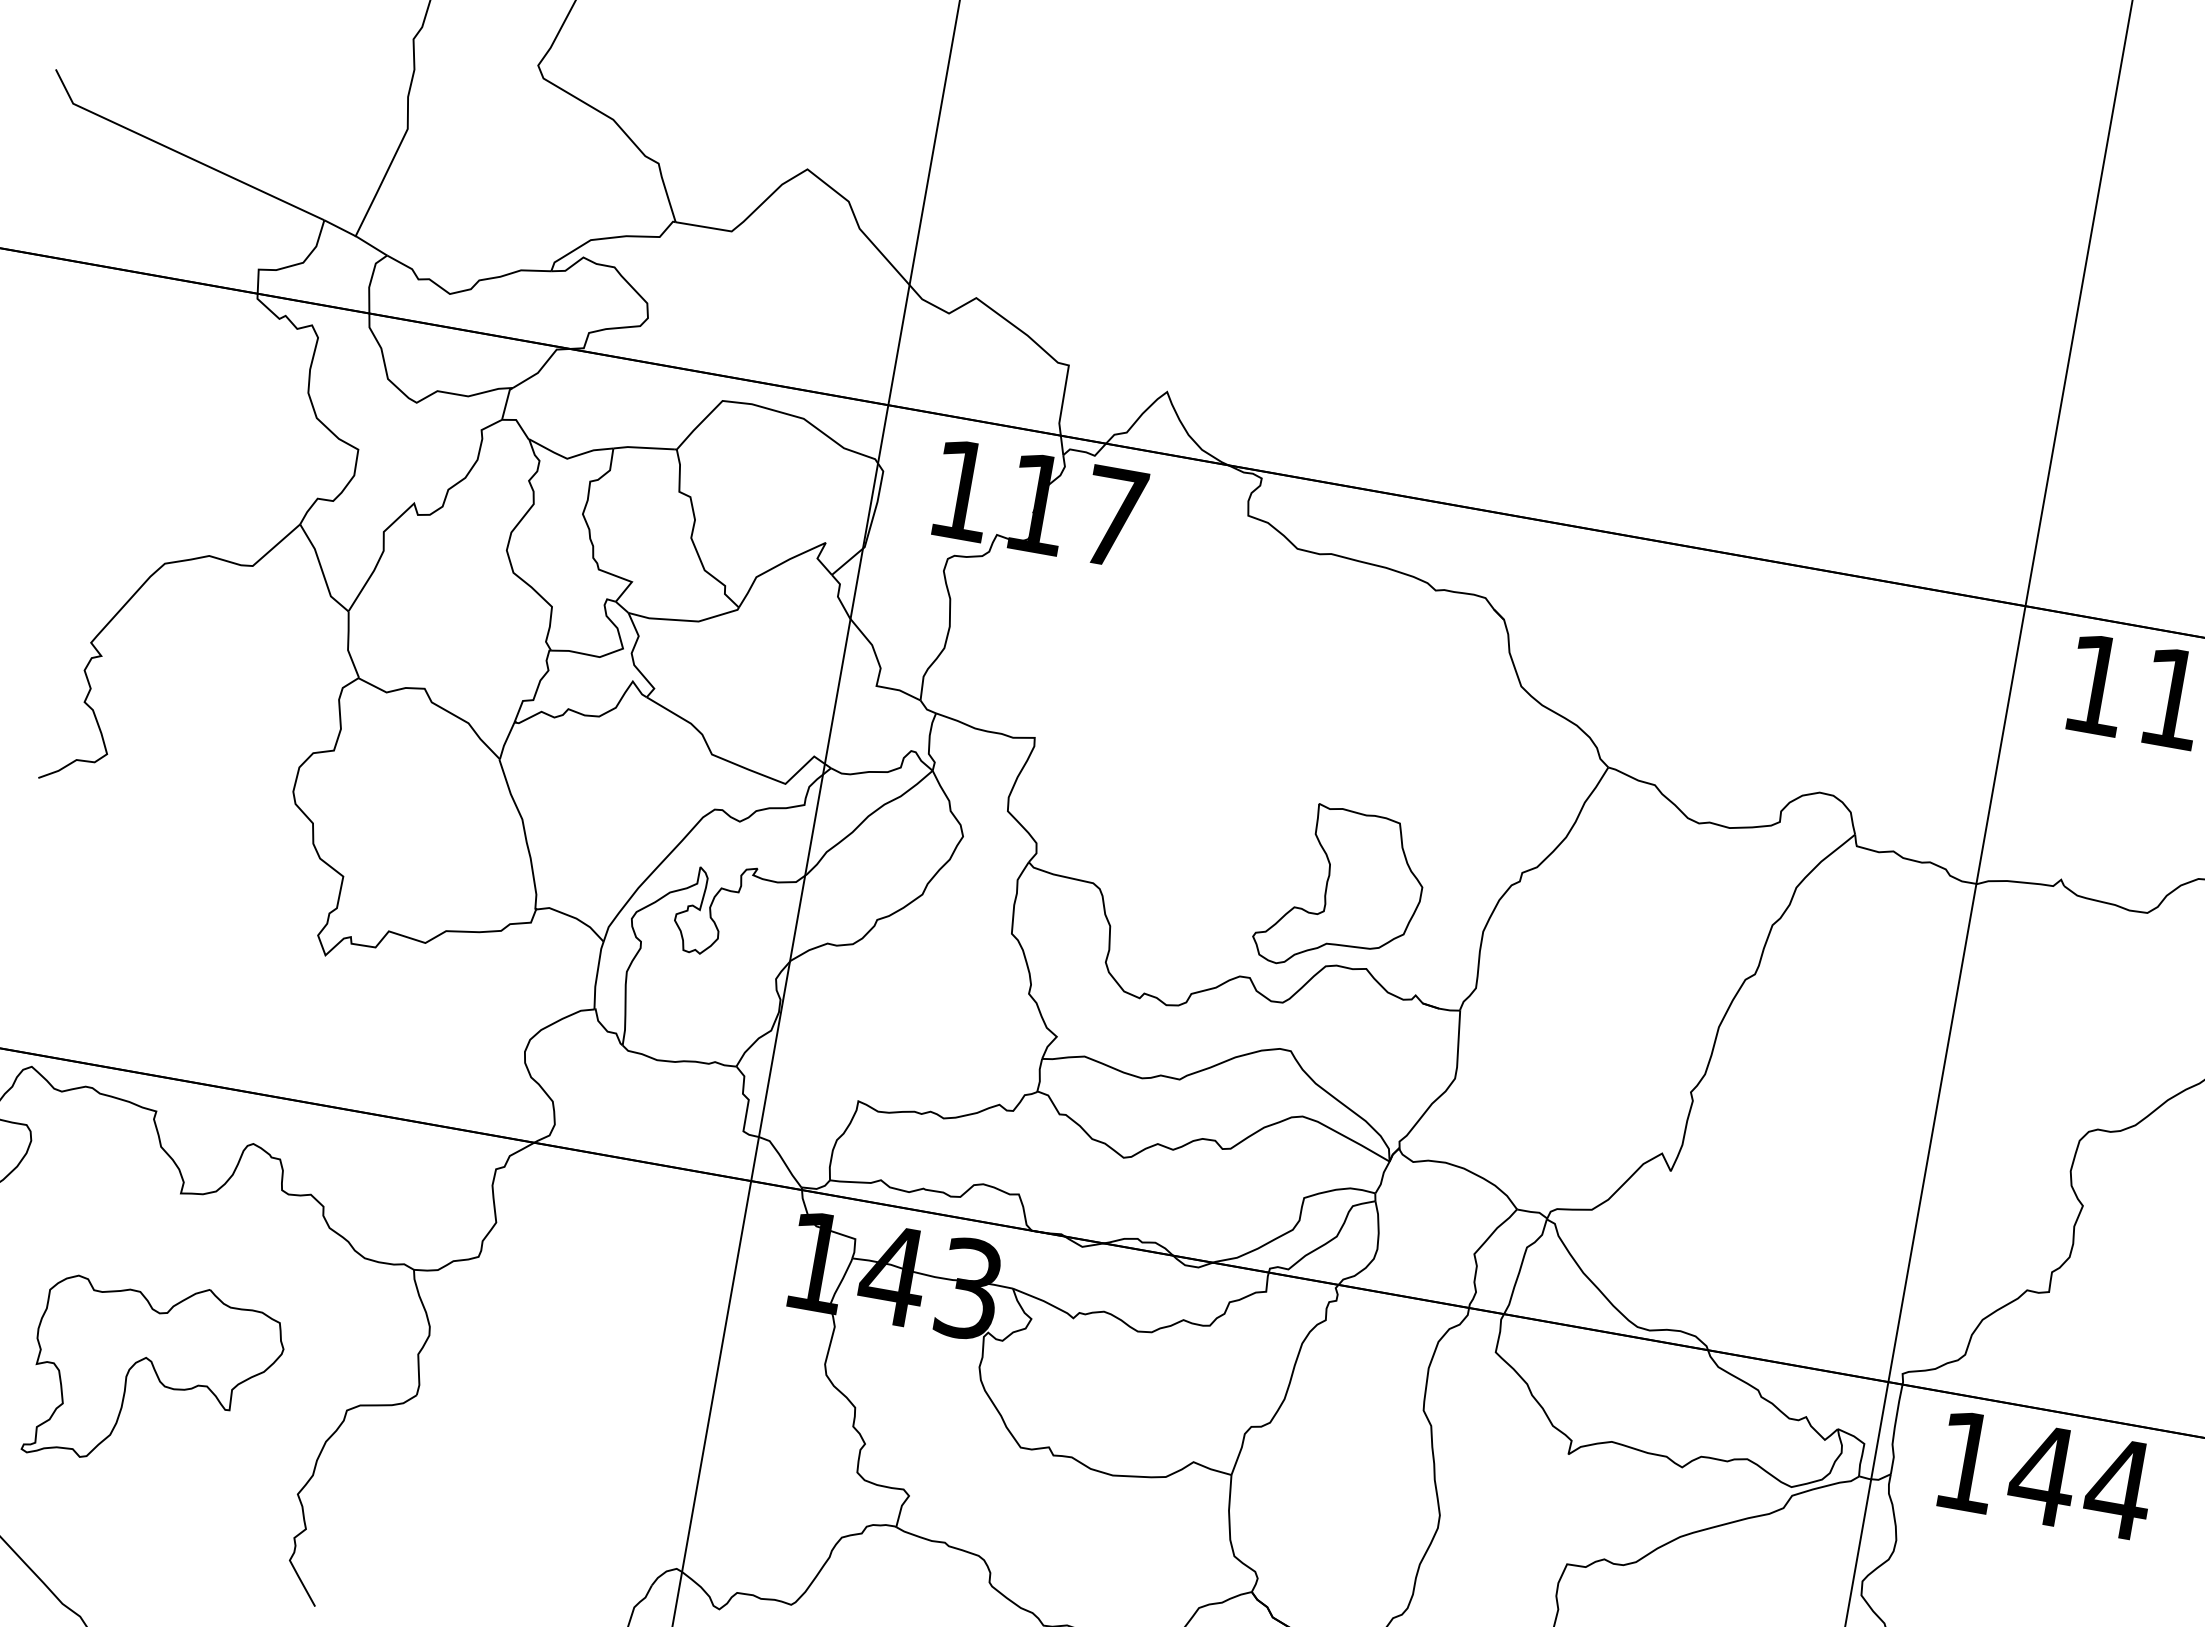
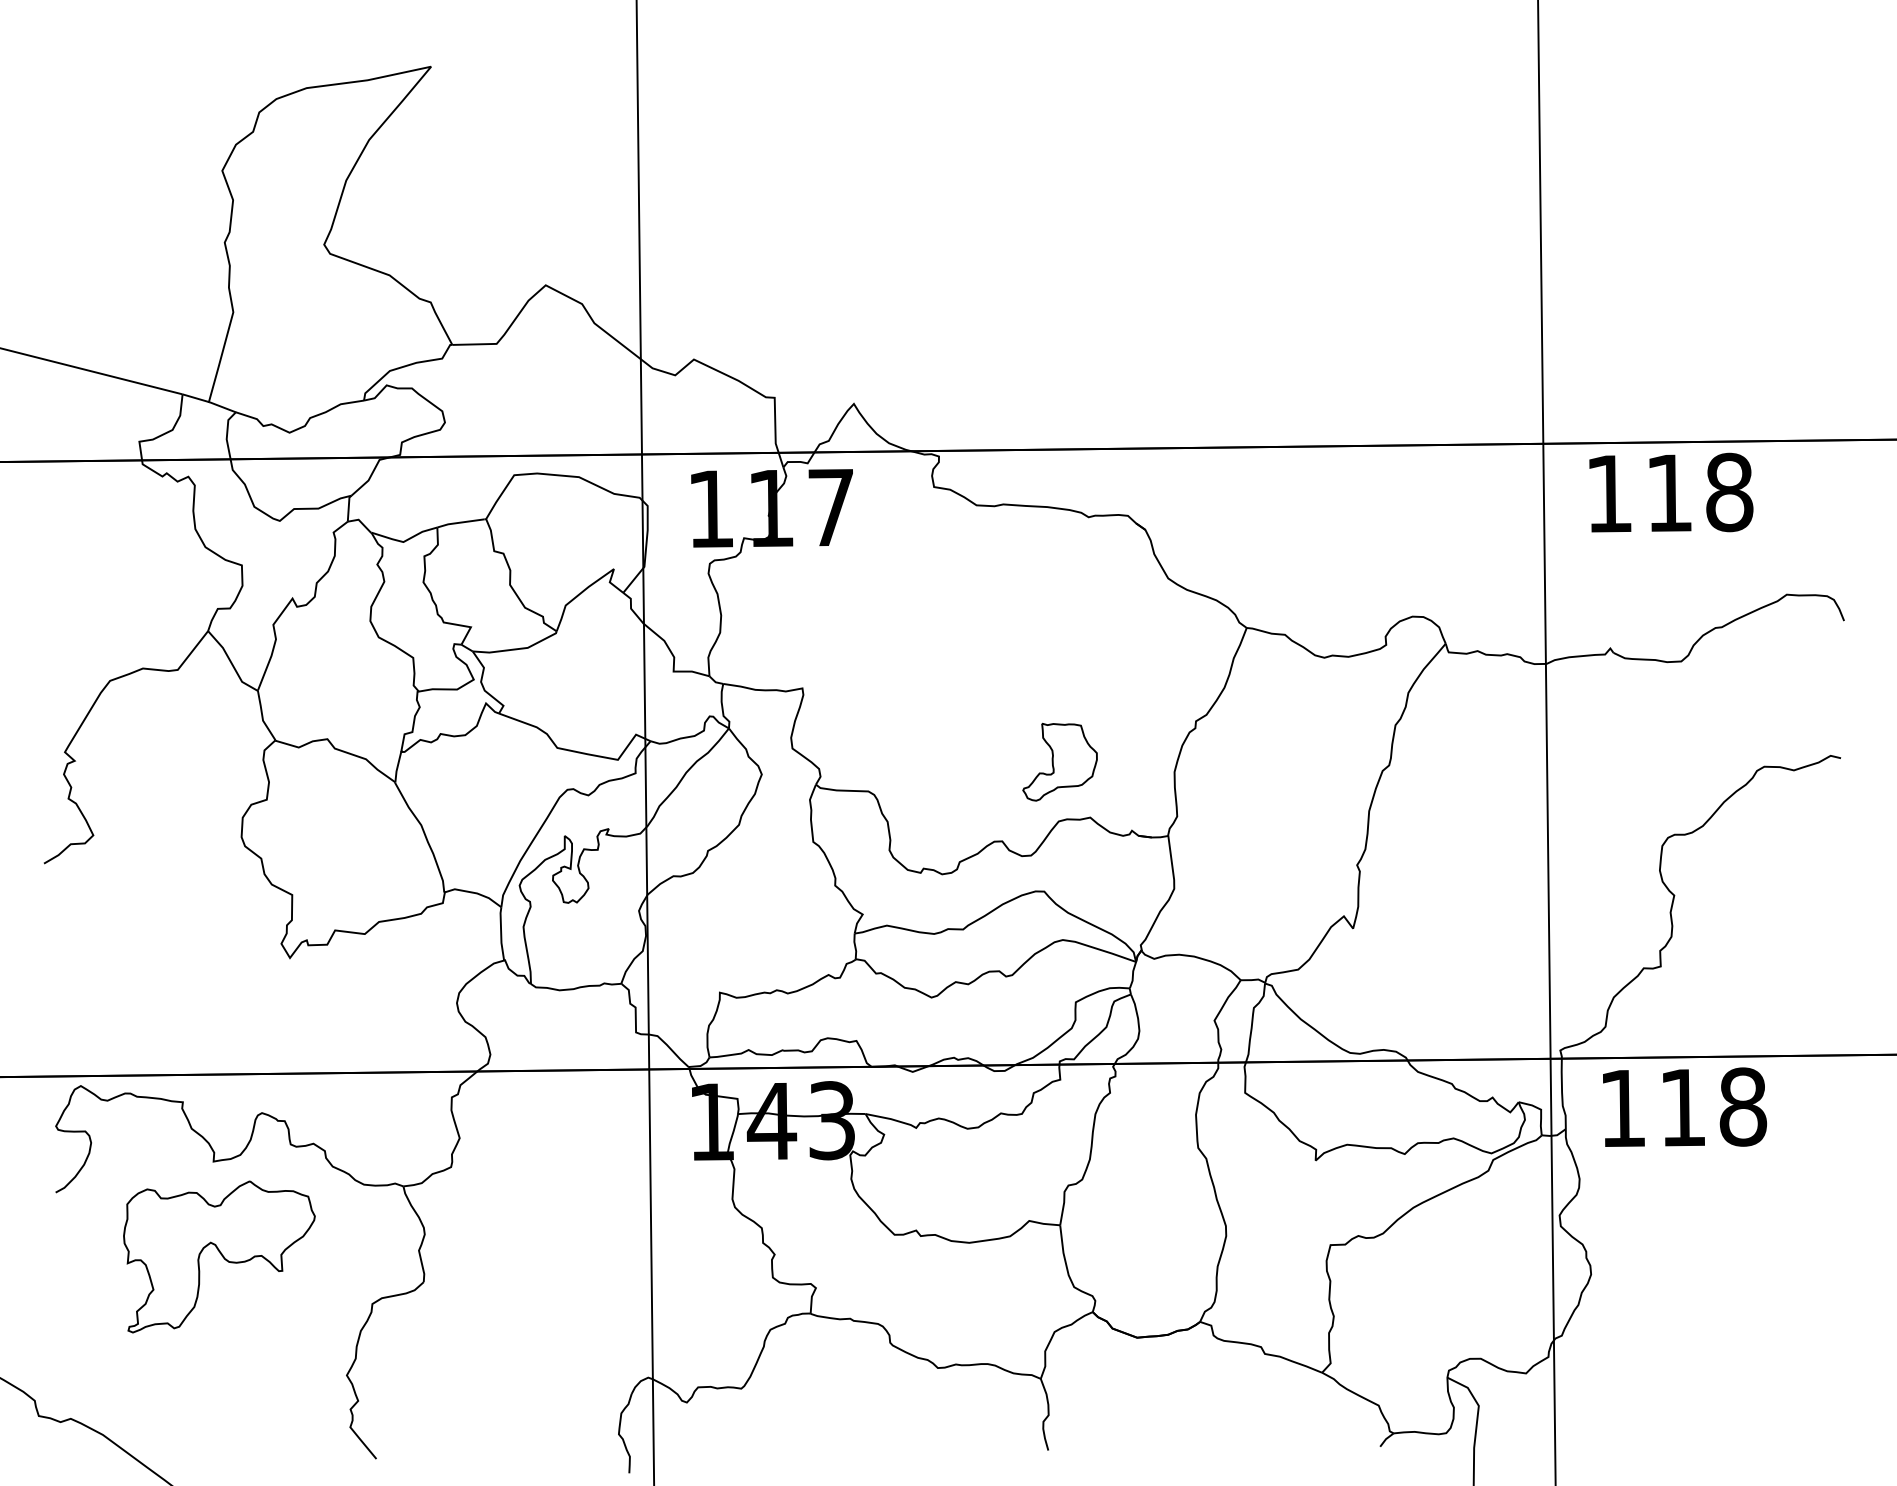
part: (1340, 892) -> (1059, 762), size x0.6
part: (153, 1377) -> (219, 1256), moved
text: (2080, 1480) -> (1712, 1106), 144 -> 118

